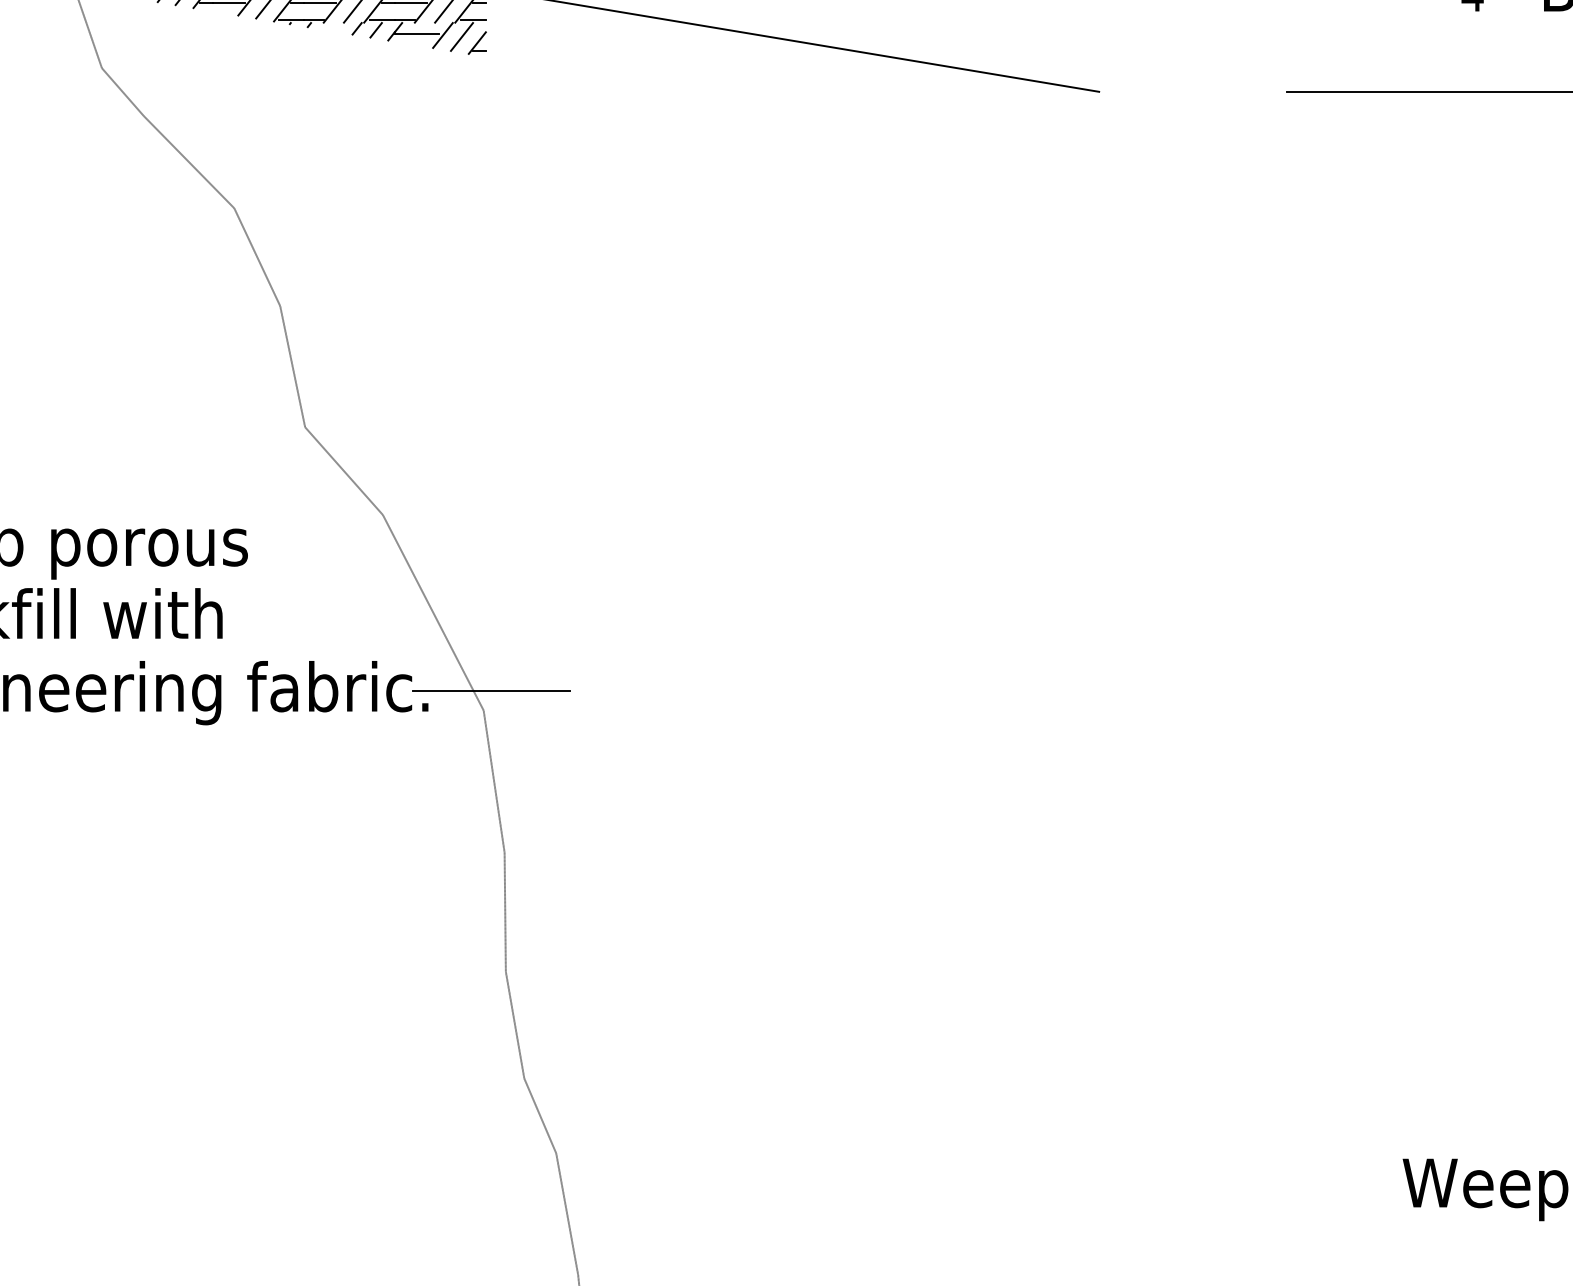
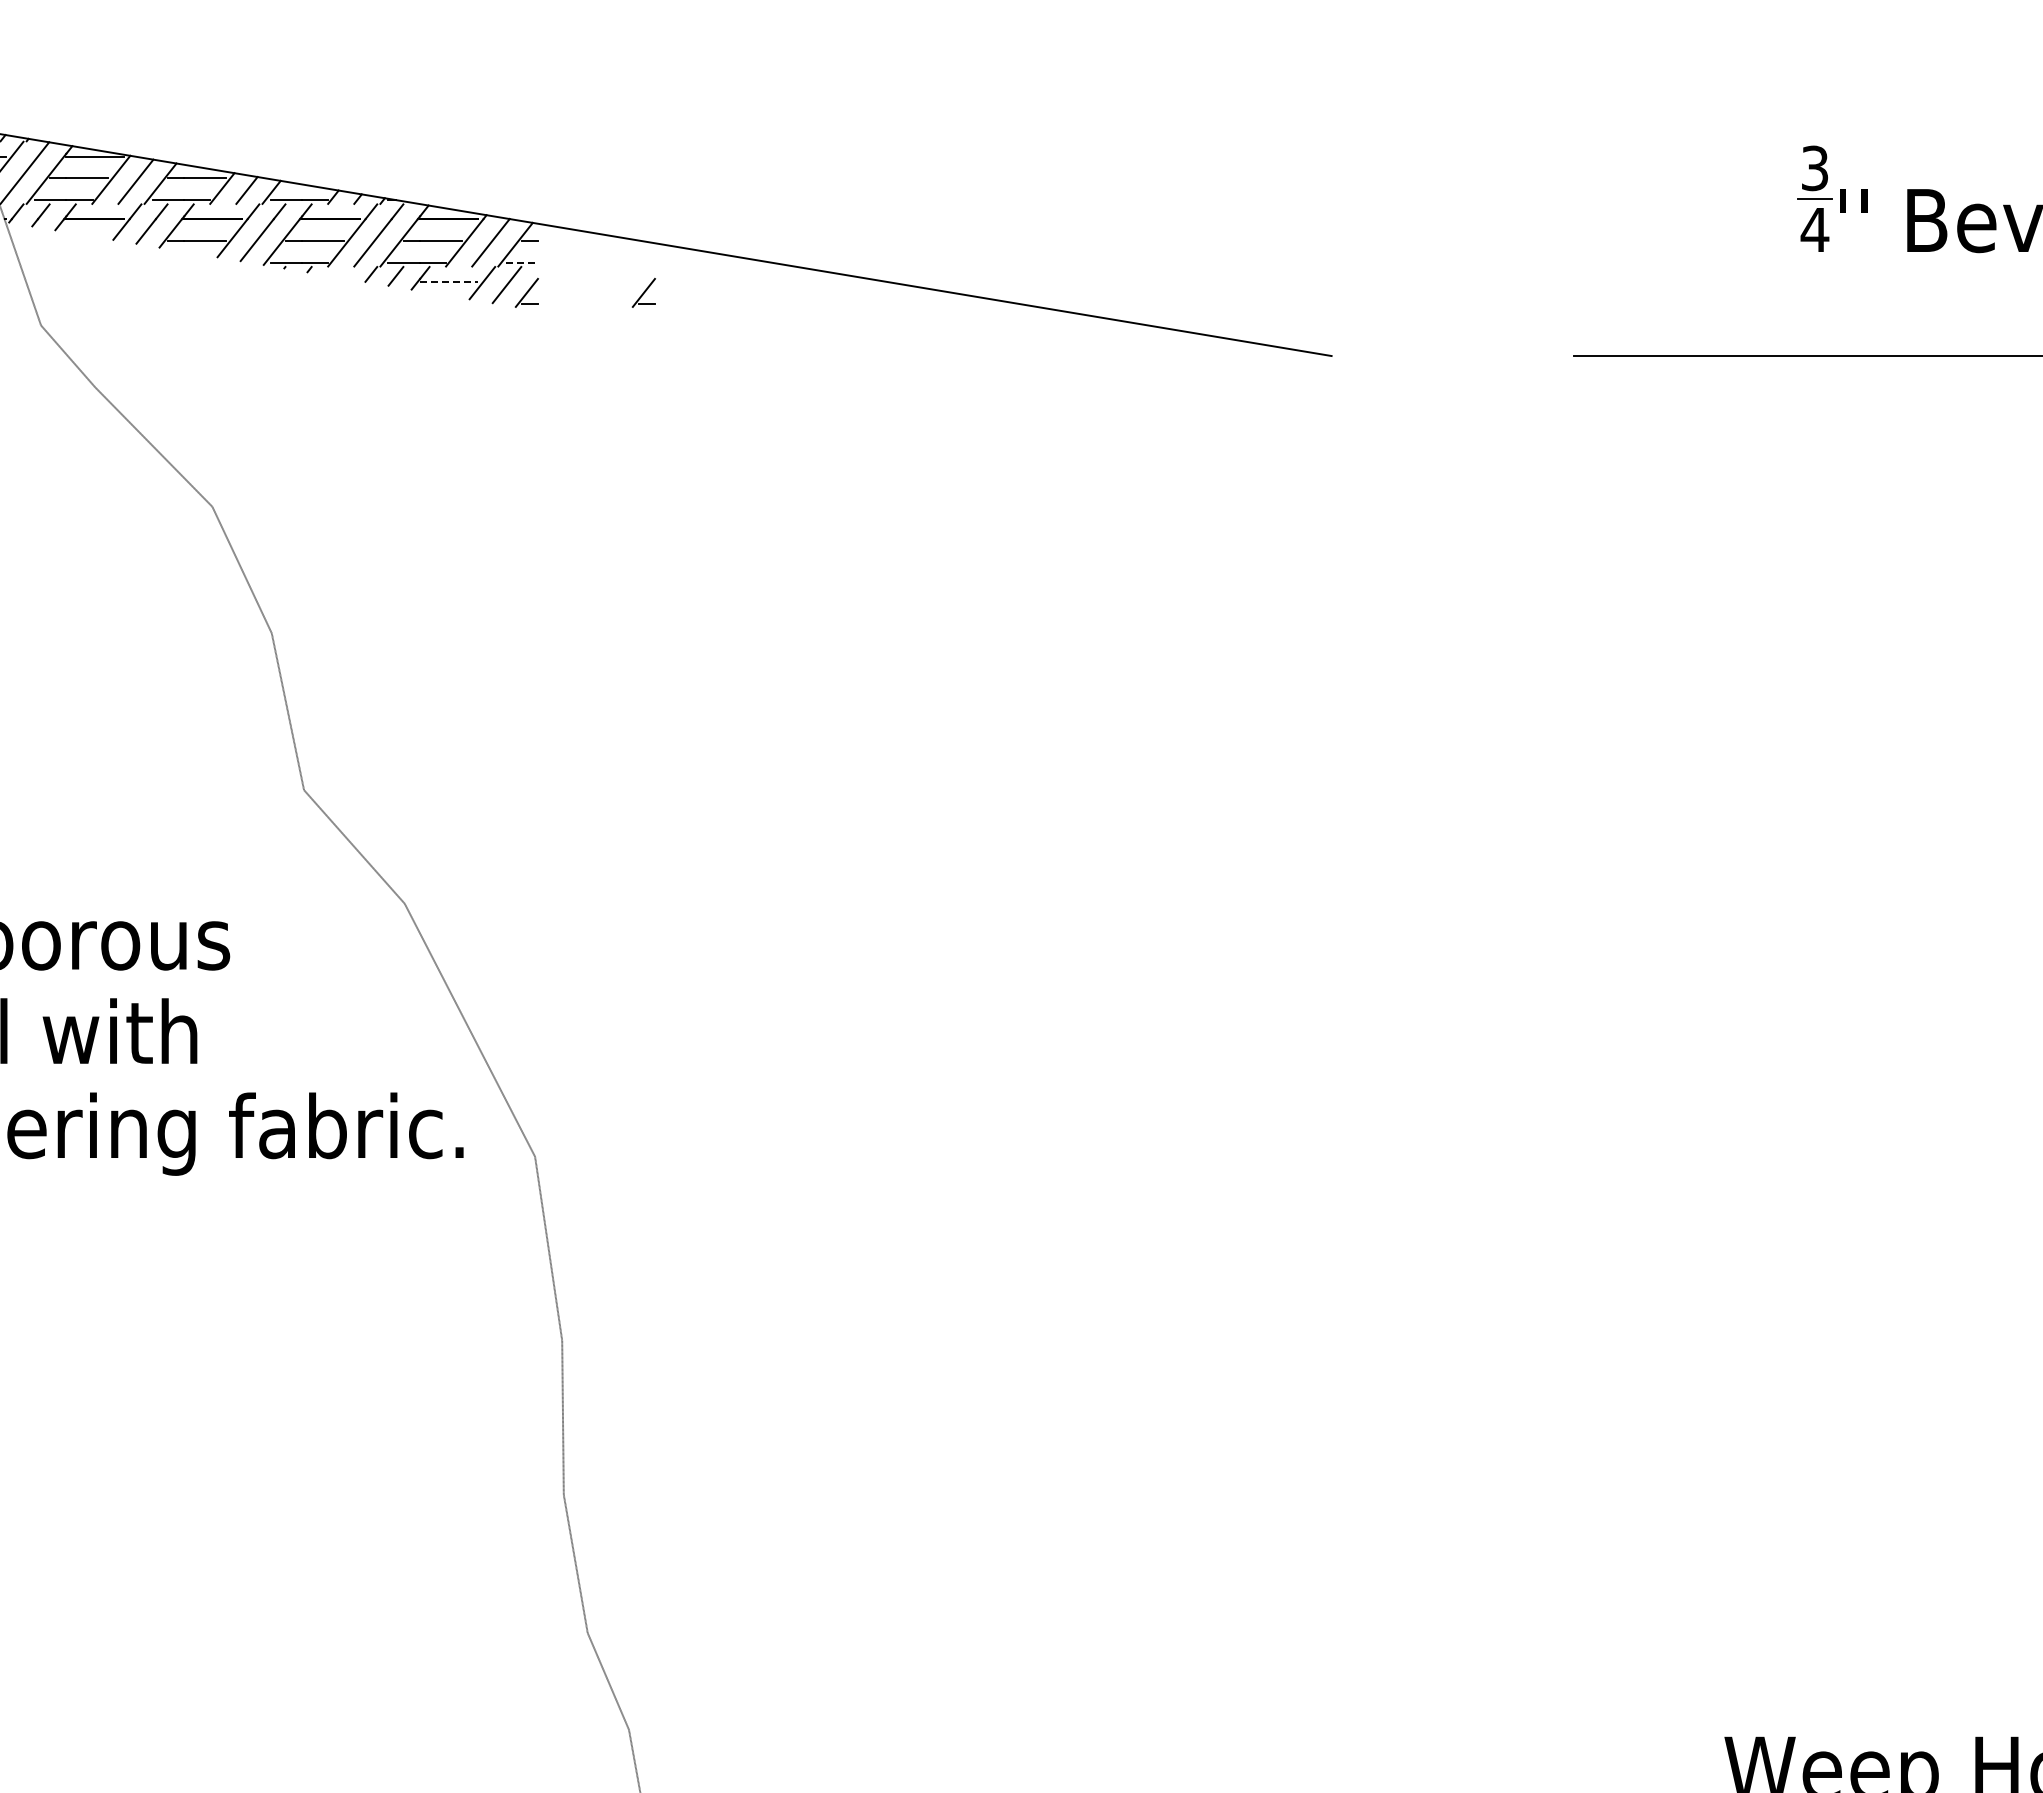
line: (473, 19) -> (522, 262), solid -> dashed
line: (416, 34) -> (448, 281), solid -> dashed
part: (567, 42) -> (643, 292), added
line: (491, 691) -> (545, 1132), removed

